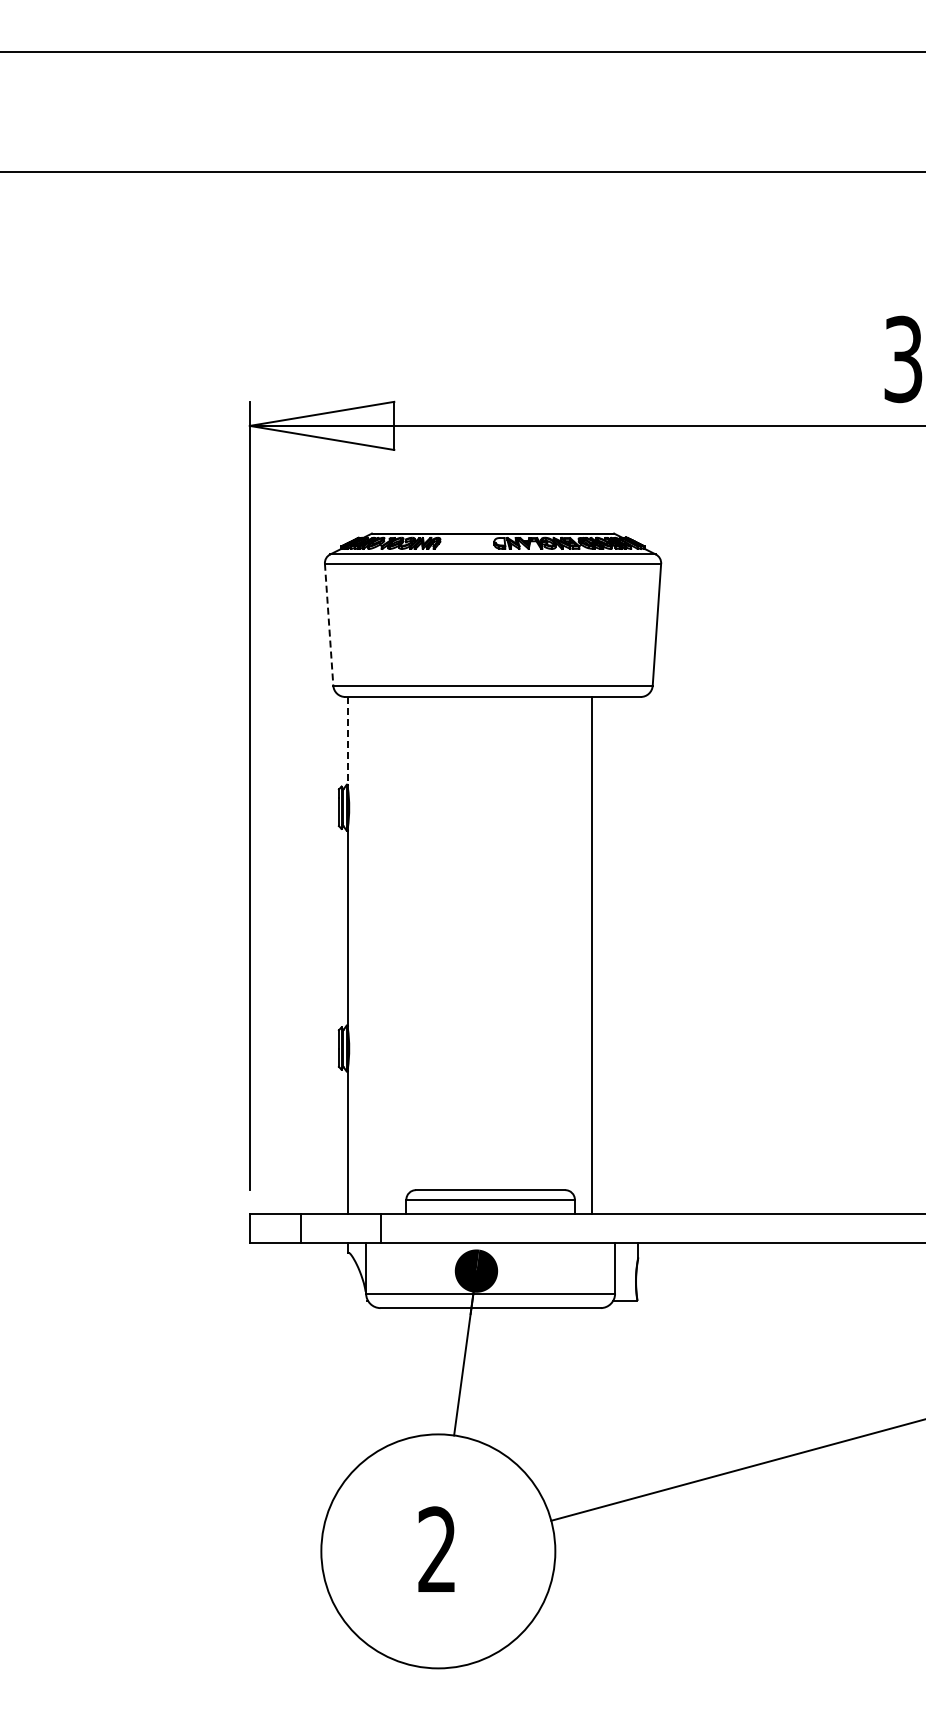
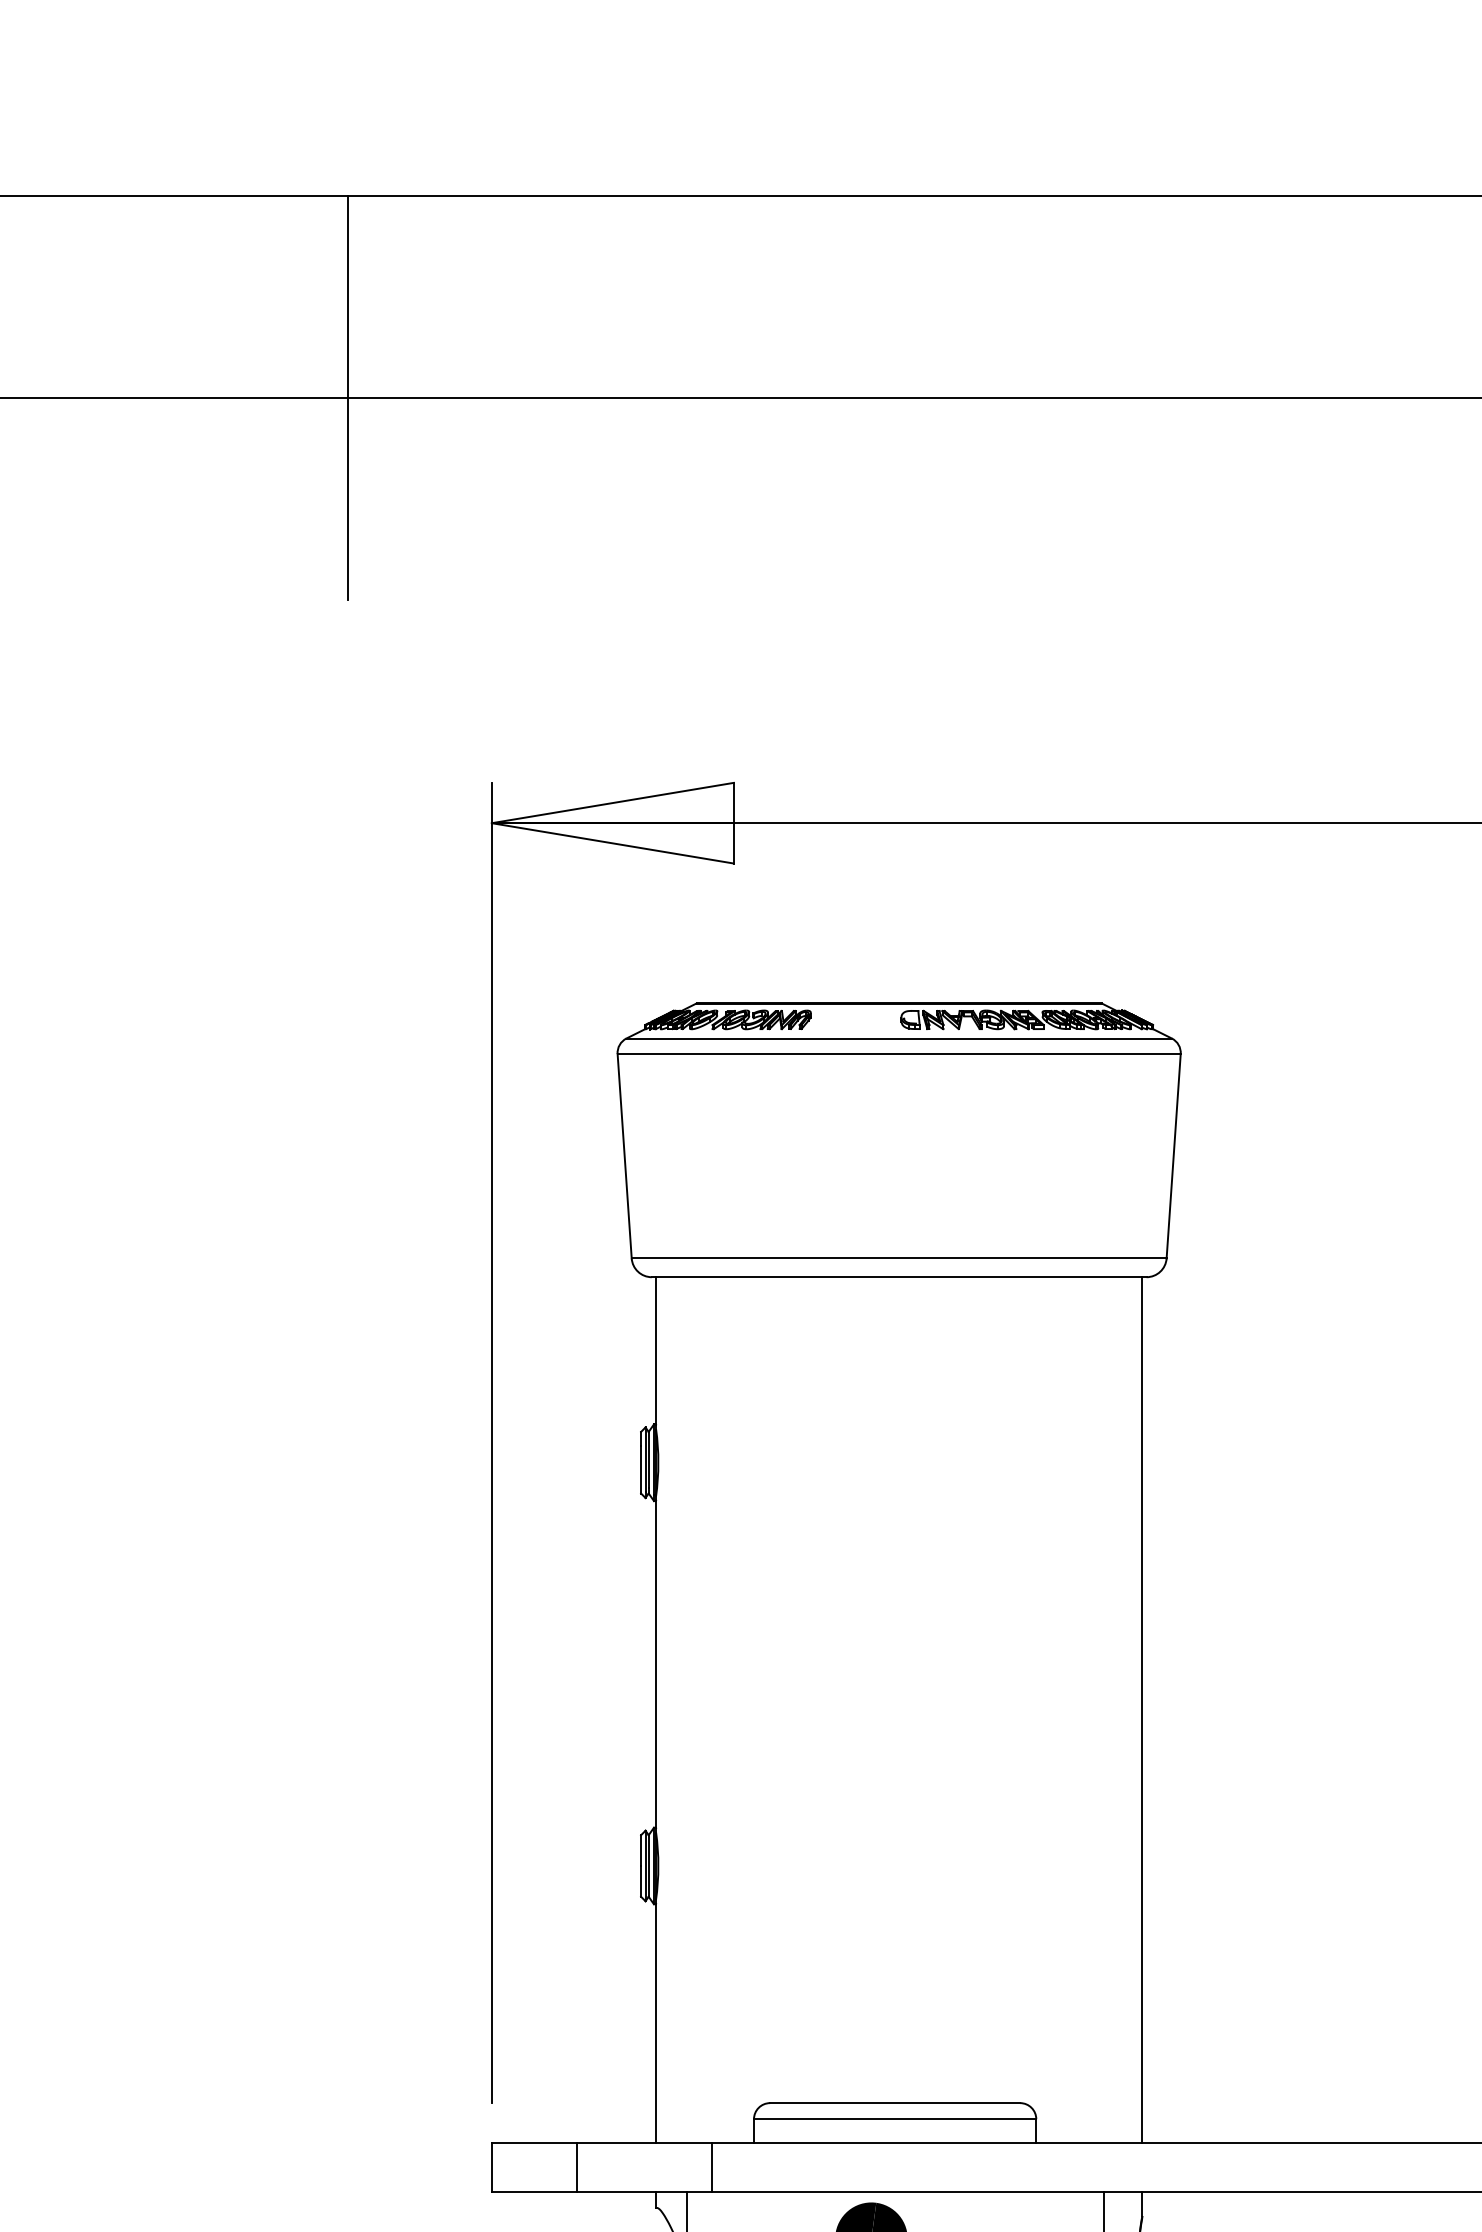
line: (163, 171) -> (347, 397), added
line: (329, 625) -> (625, 1157), dashed -> solid
line: (347, 741) -> (655, 1351), dashed -> solid
line: (592, 955) -> (1142, 1710), moved

